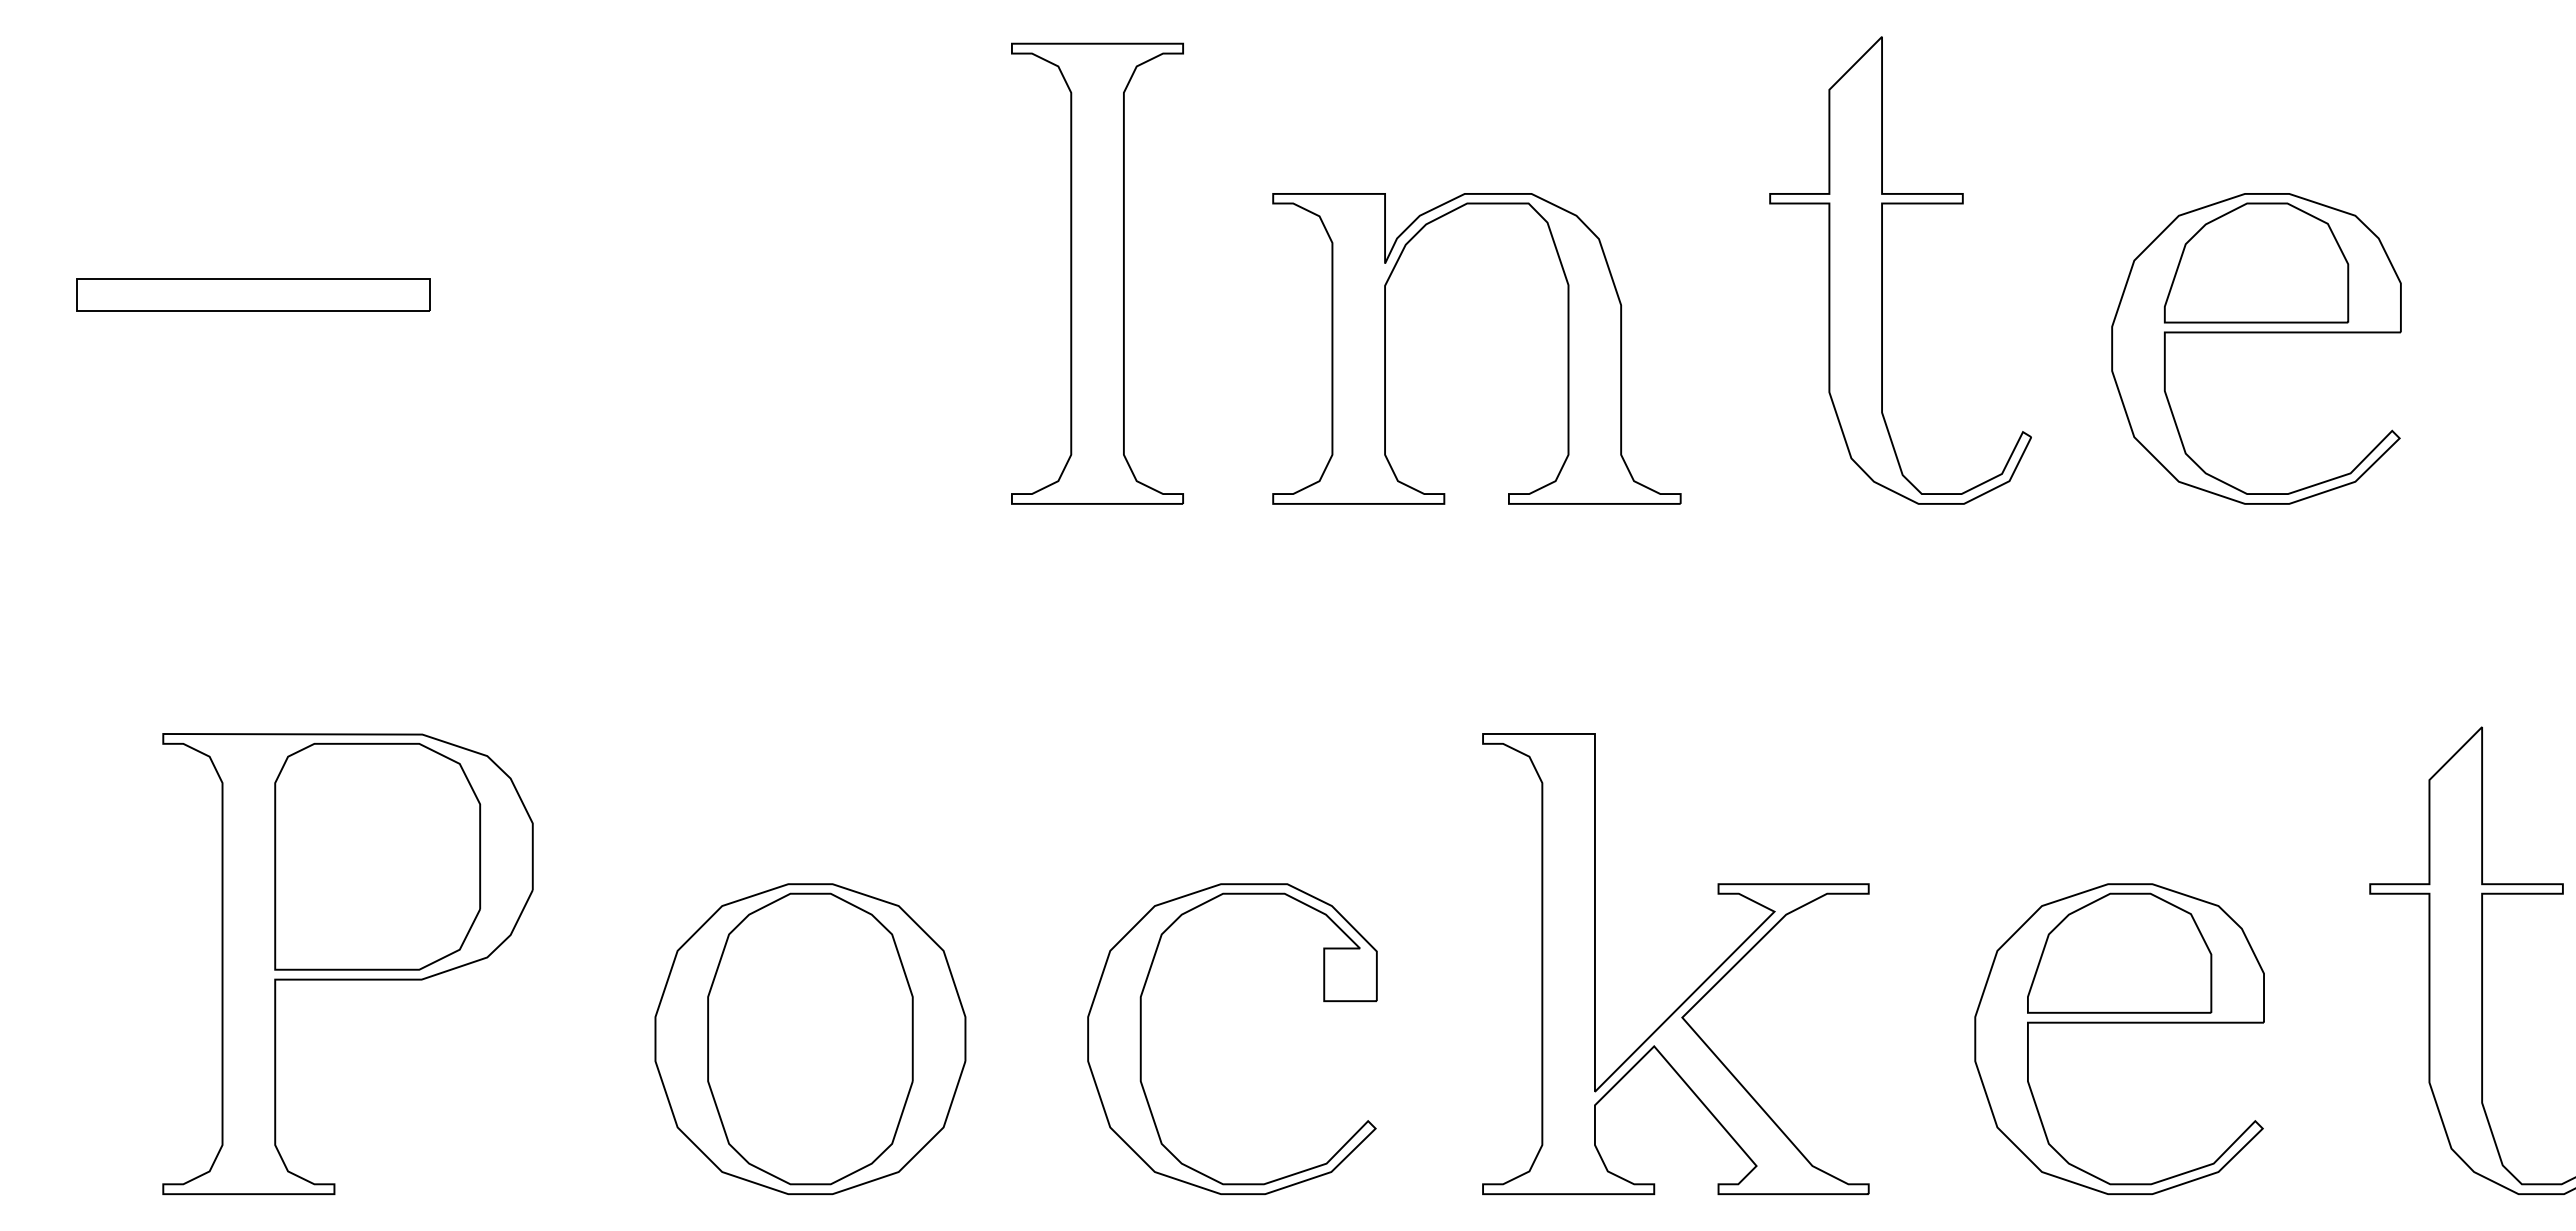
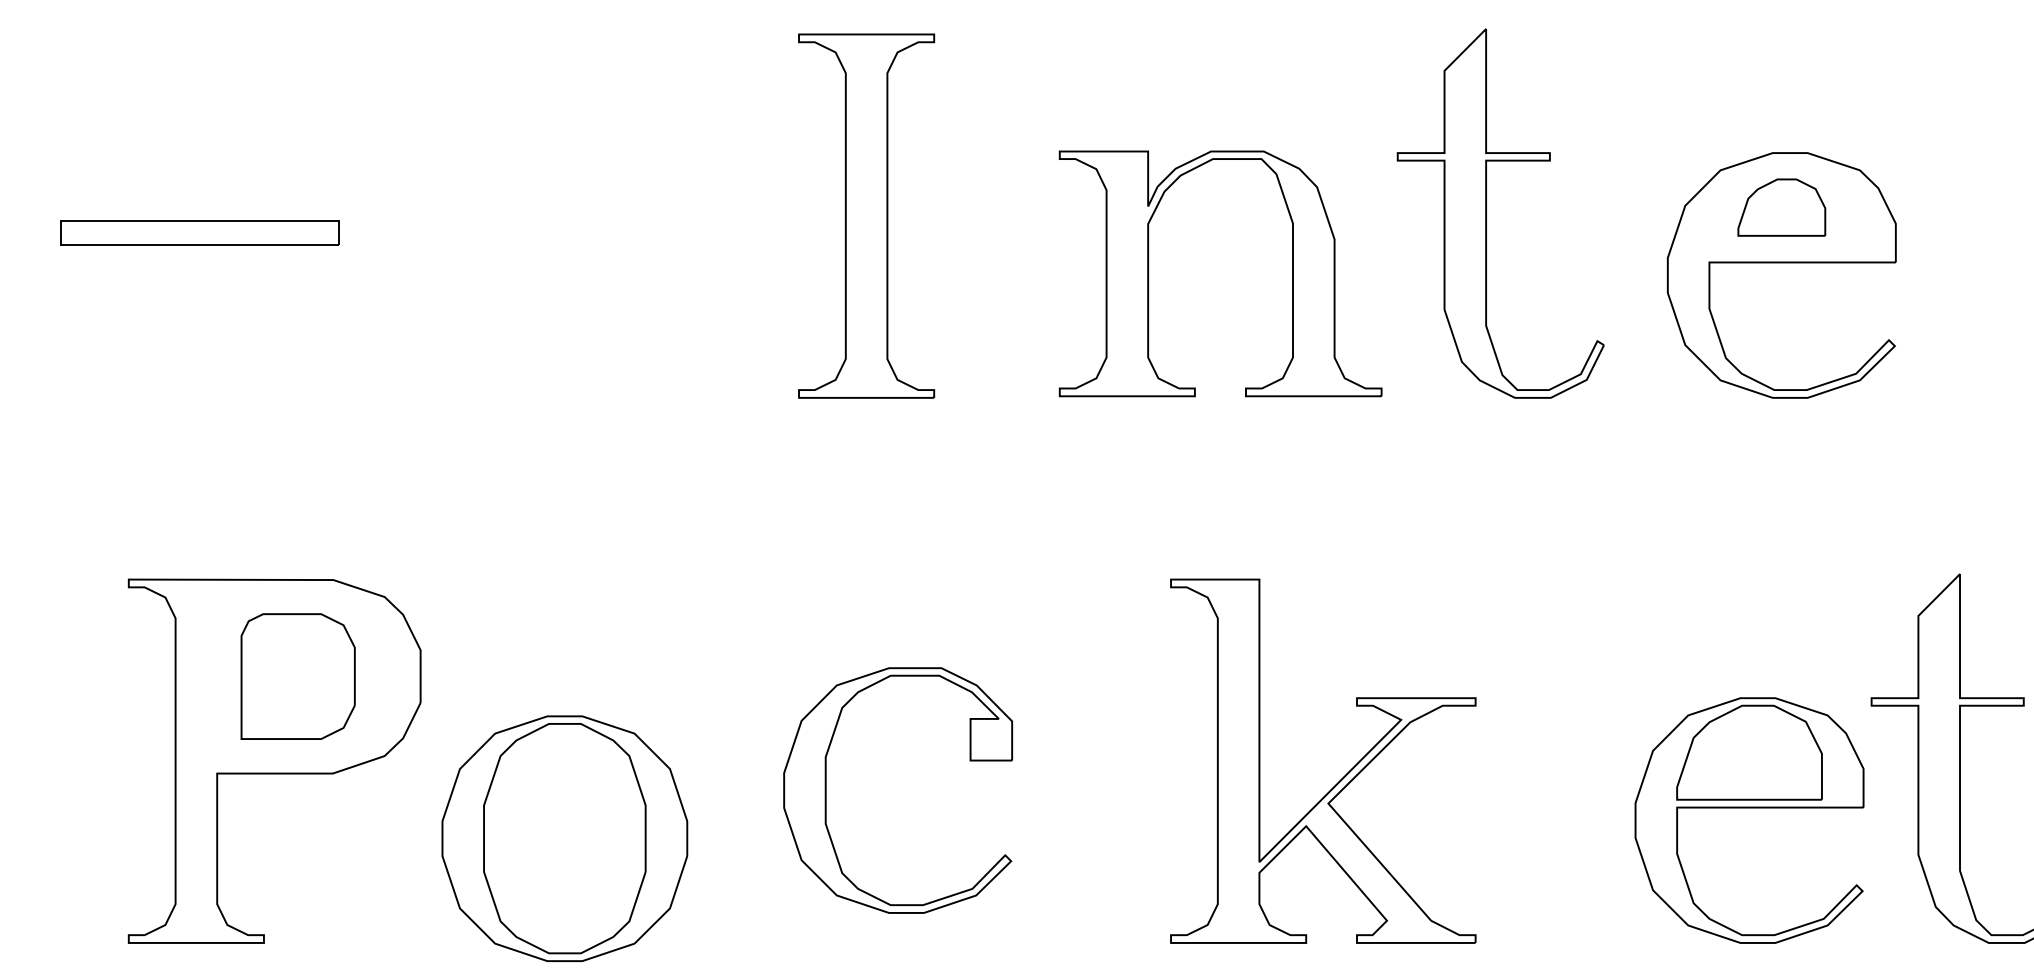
part: (2256, 262) -> (1781, 207), size x0.6
part: (1385, 348) -> (1148, 273), moved
part: (377, 856) -> (297, 676), size x0.7
part: (2119, 1023) -> (1749, 808), moved
part: (810, 1039) -> (564, 838), moved
part: (1141, 1039) -> (826, 790), moved

